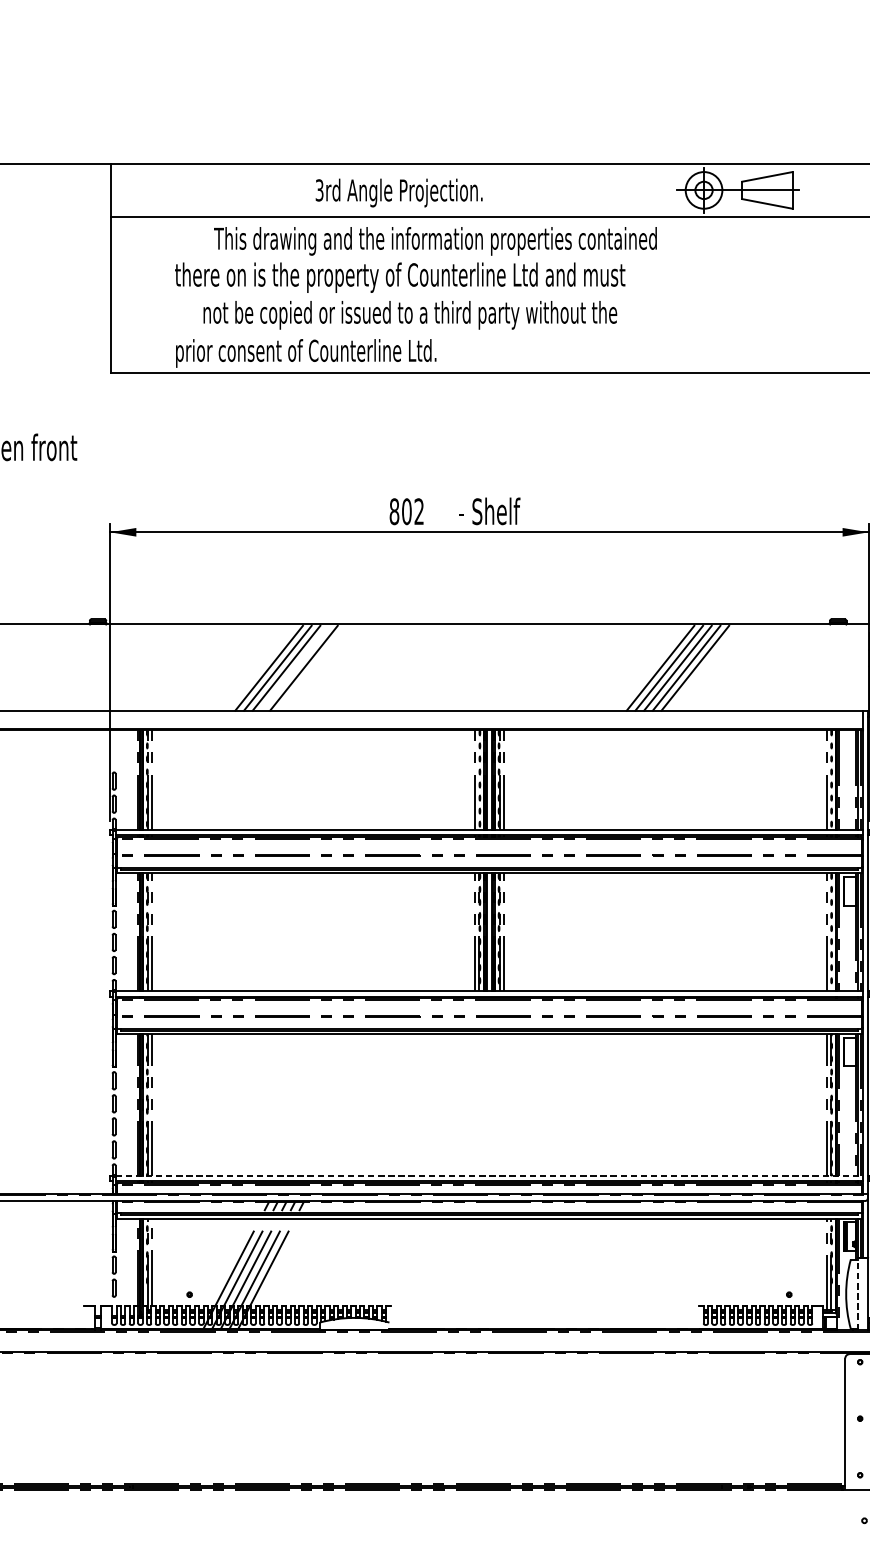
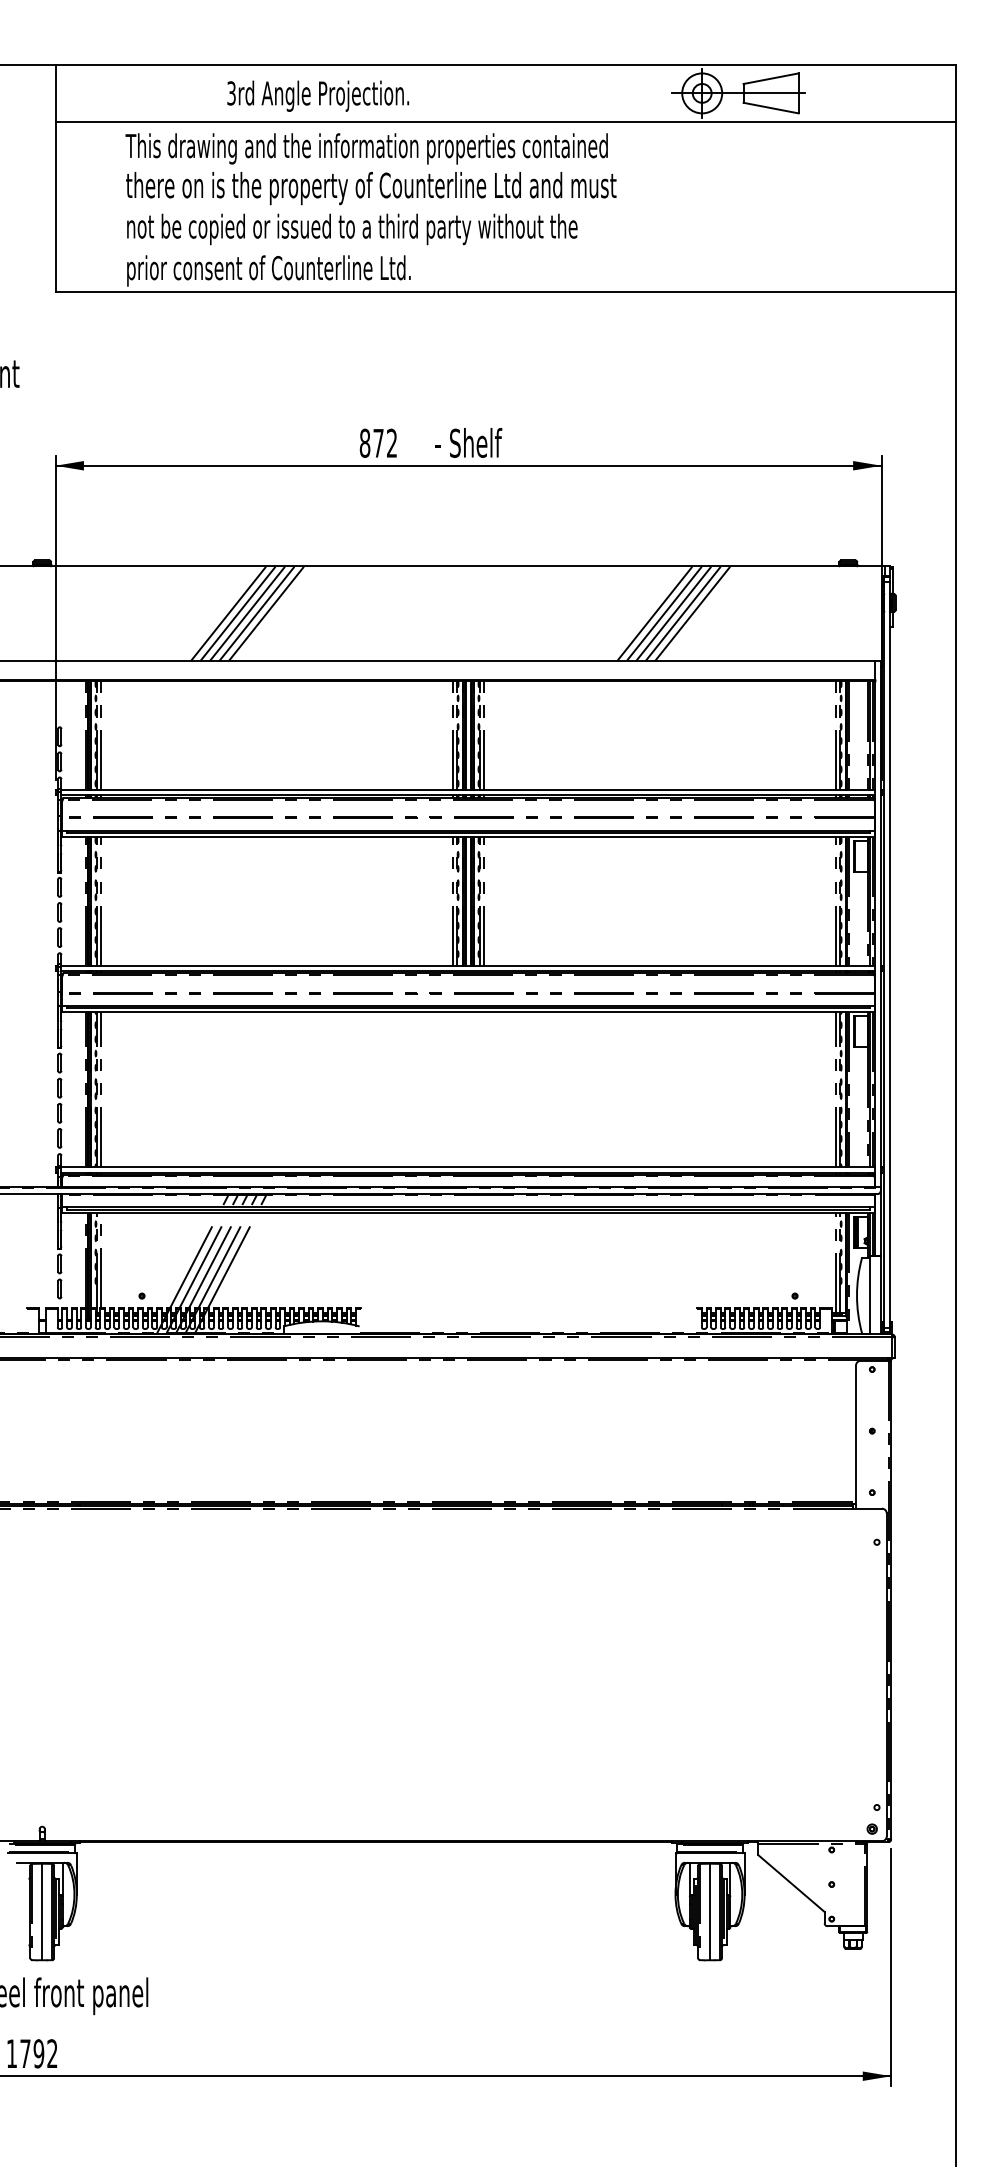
text: (399, 192) -> (318, 95), moved
text: (435, 240) -> (366, 148), moved
text: (410, 315) -> (352, 229), moved
text: (406, 510) -> (378, 442), 802 -> 872
line: (294, 667) -> (256, 613), added
line: (479, 779) -> (457, 735), added
line: (831, 779) -> (840, 735), added
line: (831, 931) -> (840, 900), added
line: (489, 1176) -> (468, 1167), dashed -> solid
line: (857, 1293) -> (869, 1294), dashed -> solid

